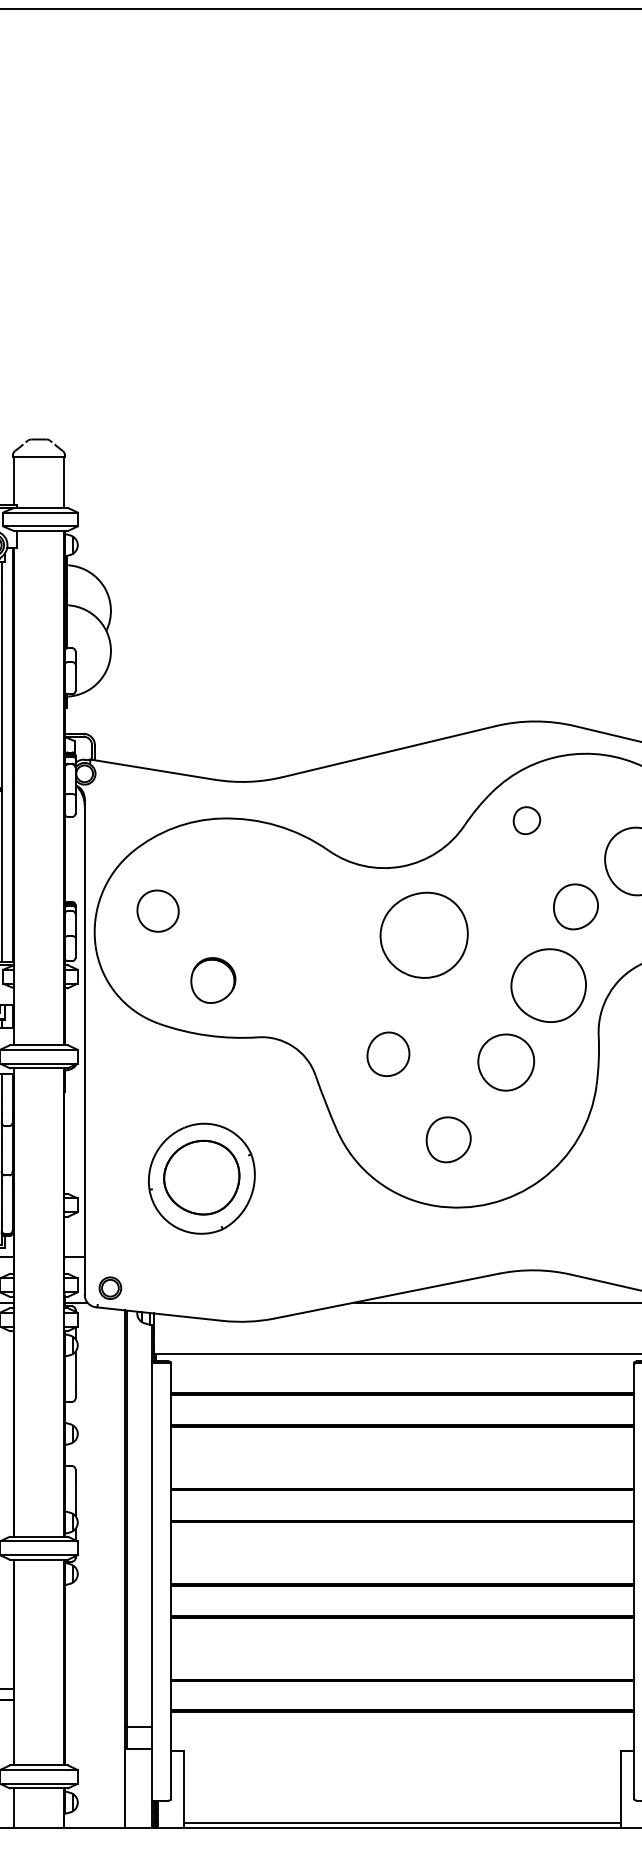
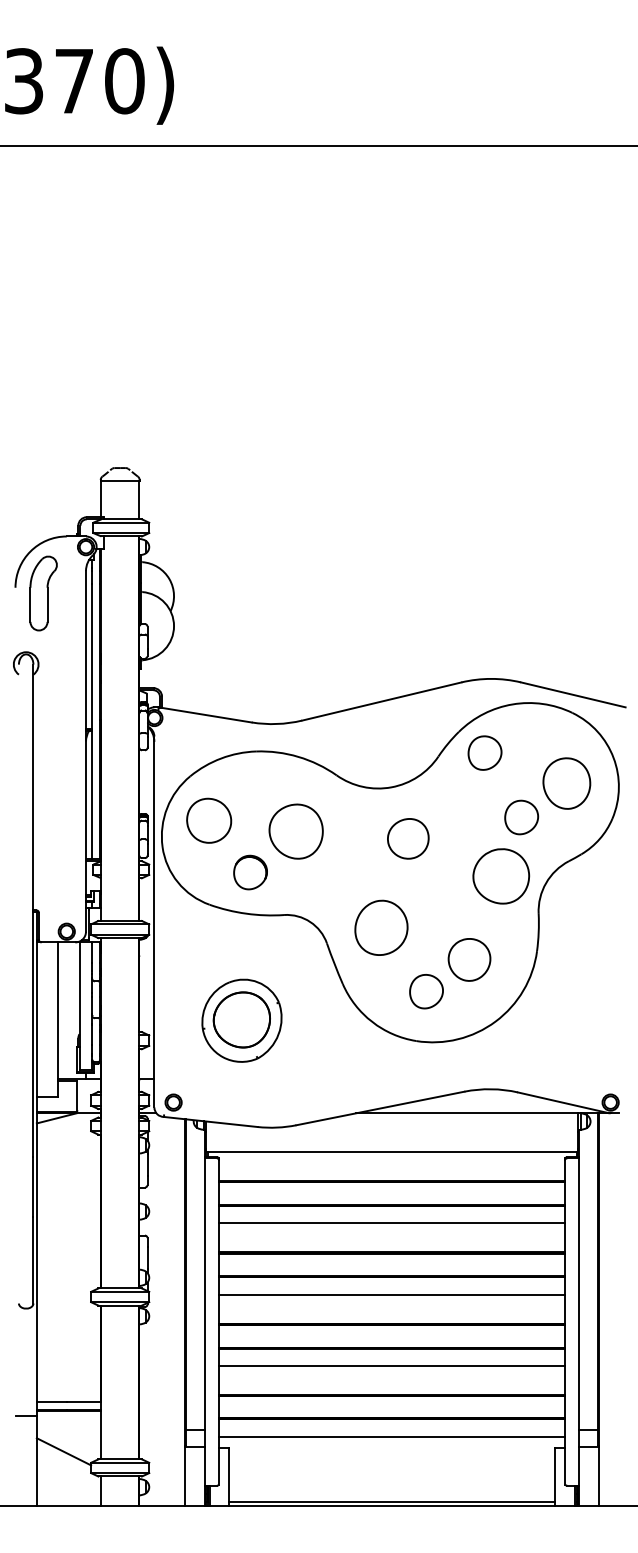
part: (526, 819) -> (484, 752), size x1.67
part: (158, 910) -> (209, 820), size x1.43
part: (273, 925) -> (295, 831), added
part: (424, 934) -> (408, 838), size x0.62
part: (388, 1053) -> (381, 927), size x1.67
part: (506, 1062) -> (469, 959), moved
line: (403, 1449) -> (392, 1223), added
line: (403, 1544) -> (392, 1294), added
line: (403, 1639) -> (392, 1365), added
line: (403, 1736) -> (392, 1437), added

